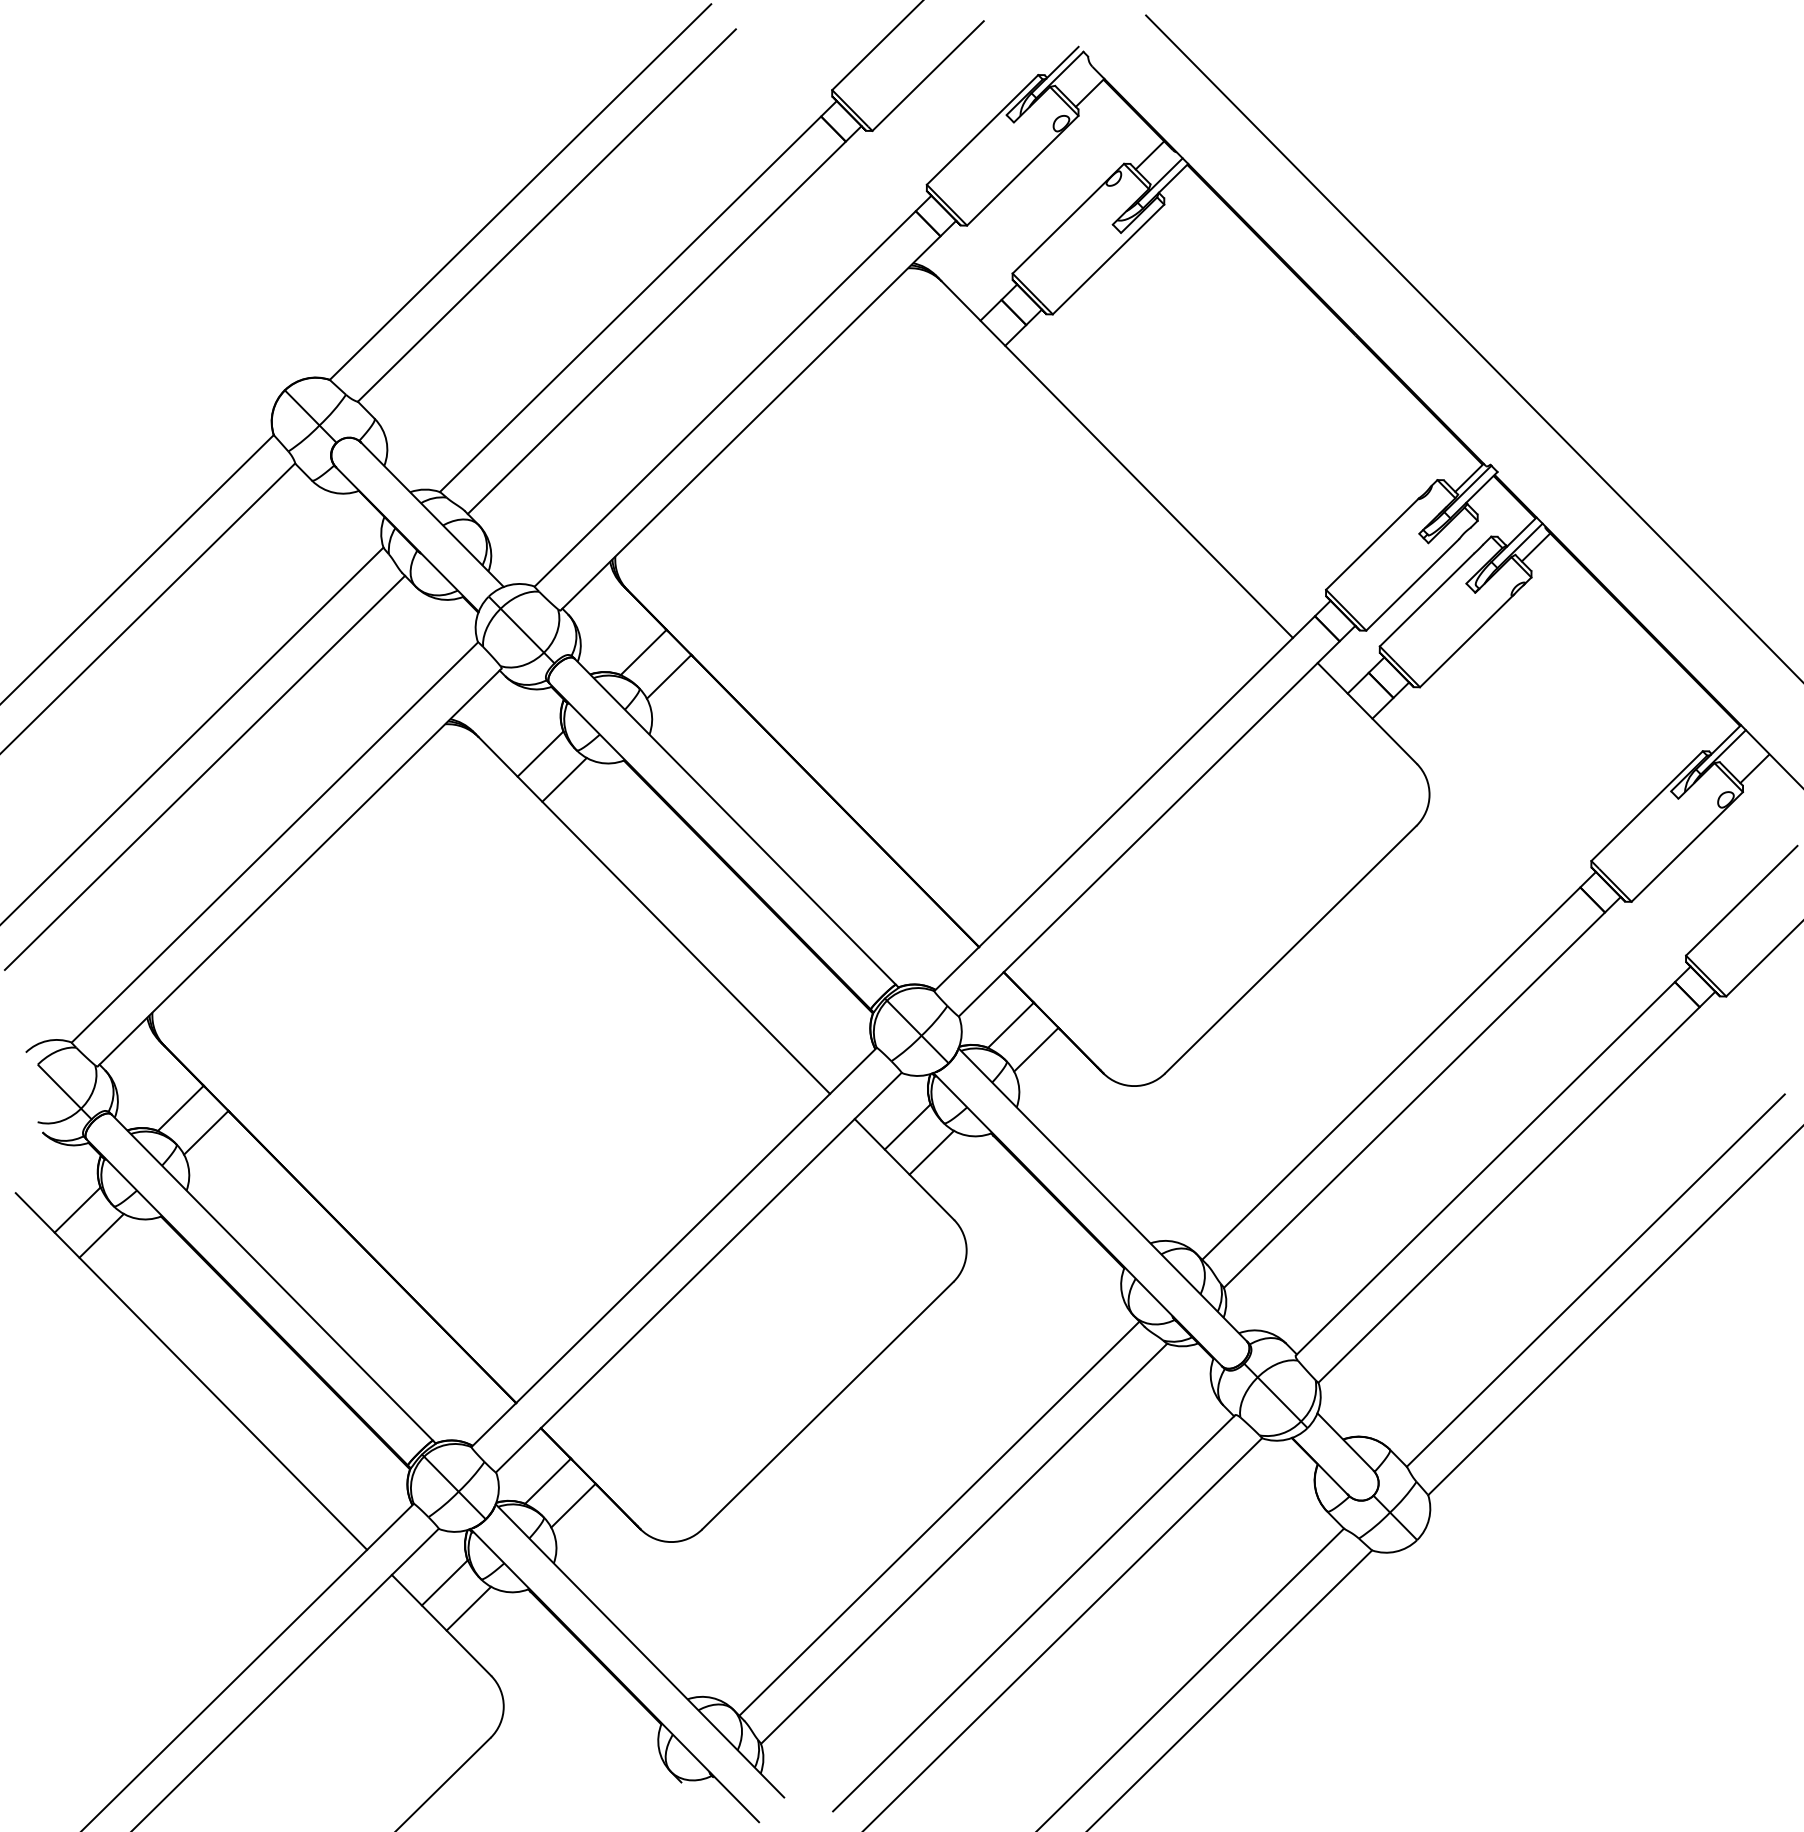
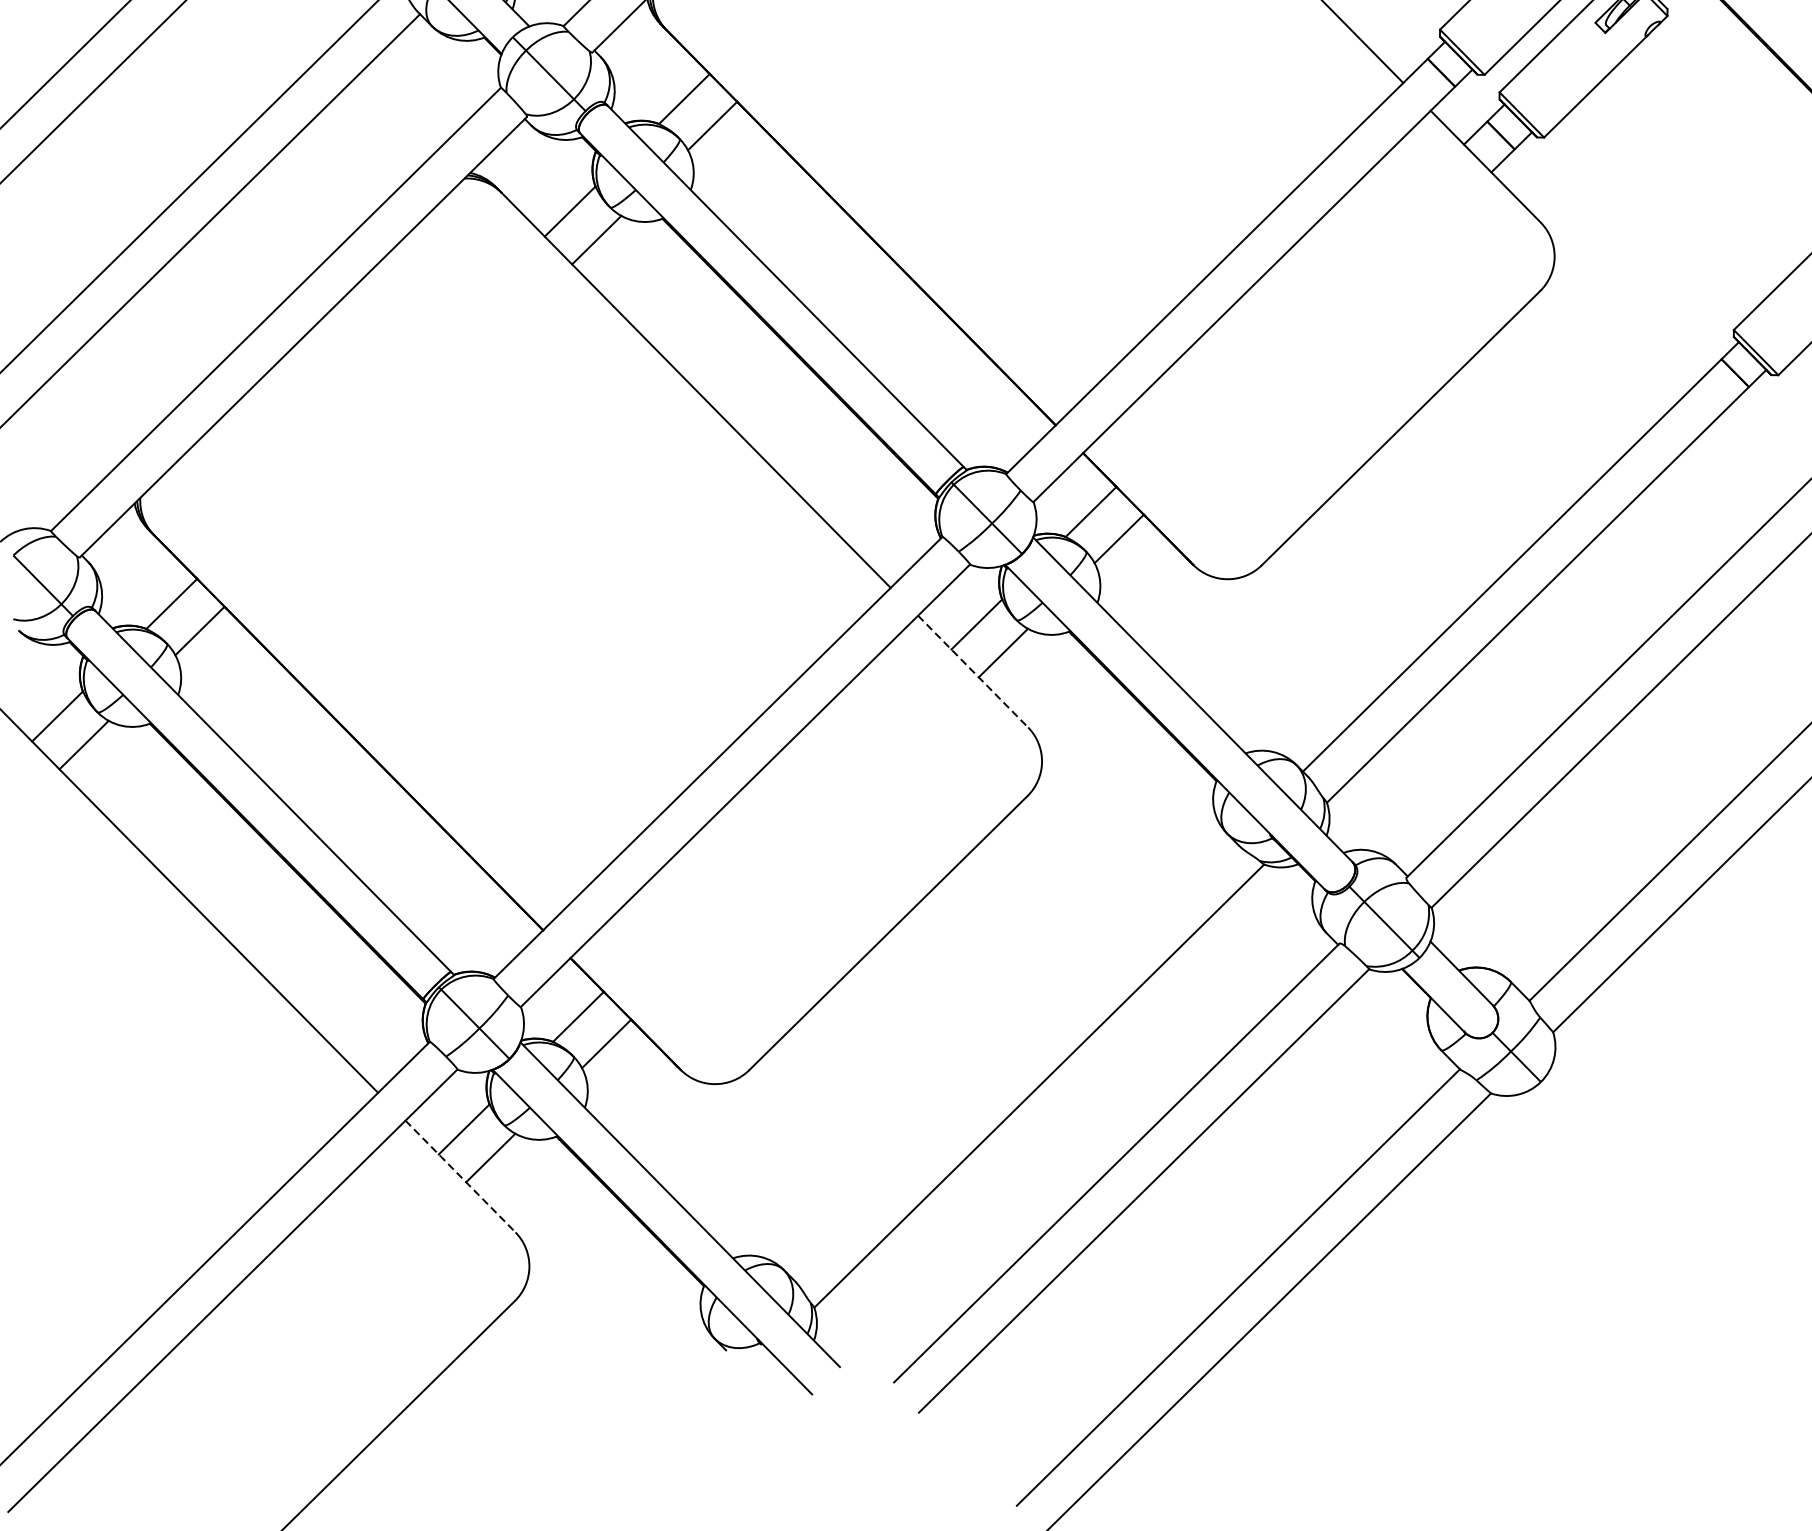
line: (904, 1169) -> (973, 671), solid -> dashed
line: (939, 1518) -> (1011, 1058), removed
line: (441, 1625) -> (460, 1176), solid -> dashed

